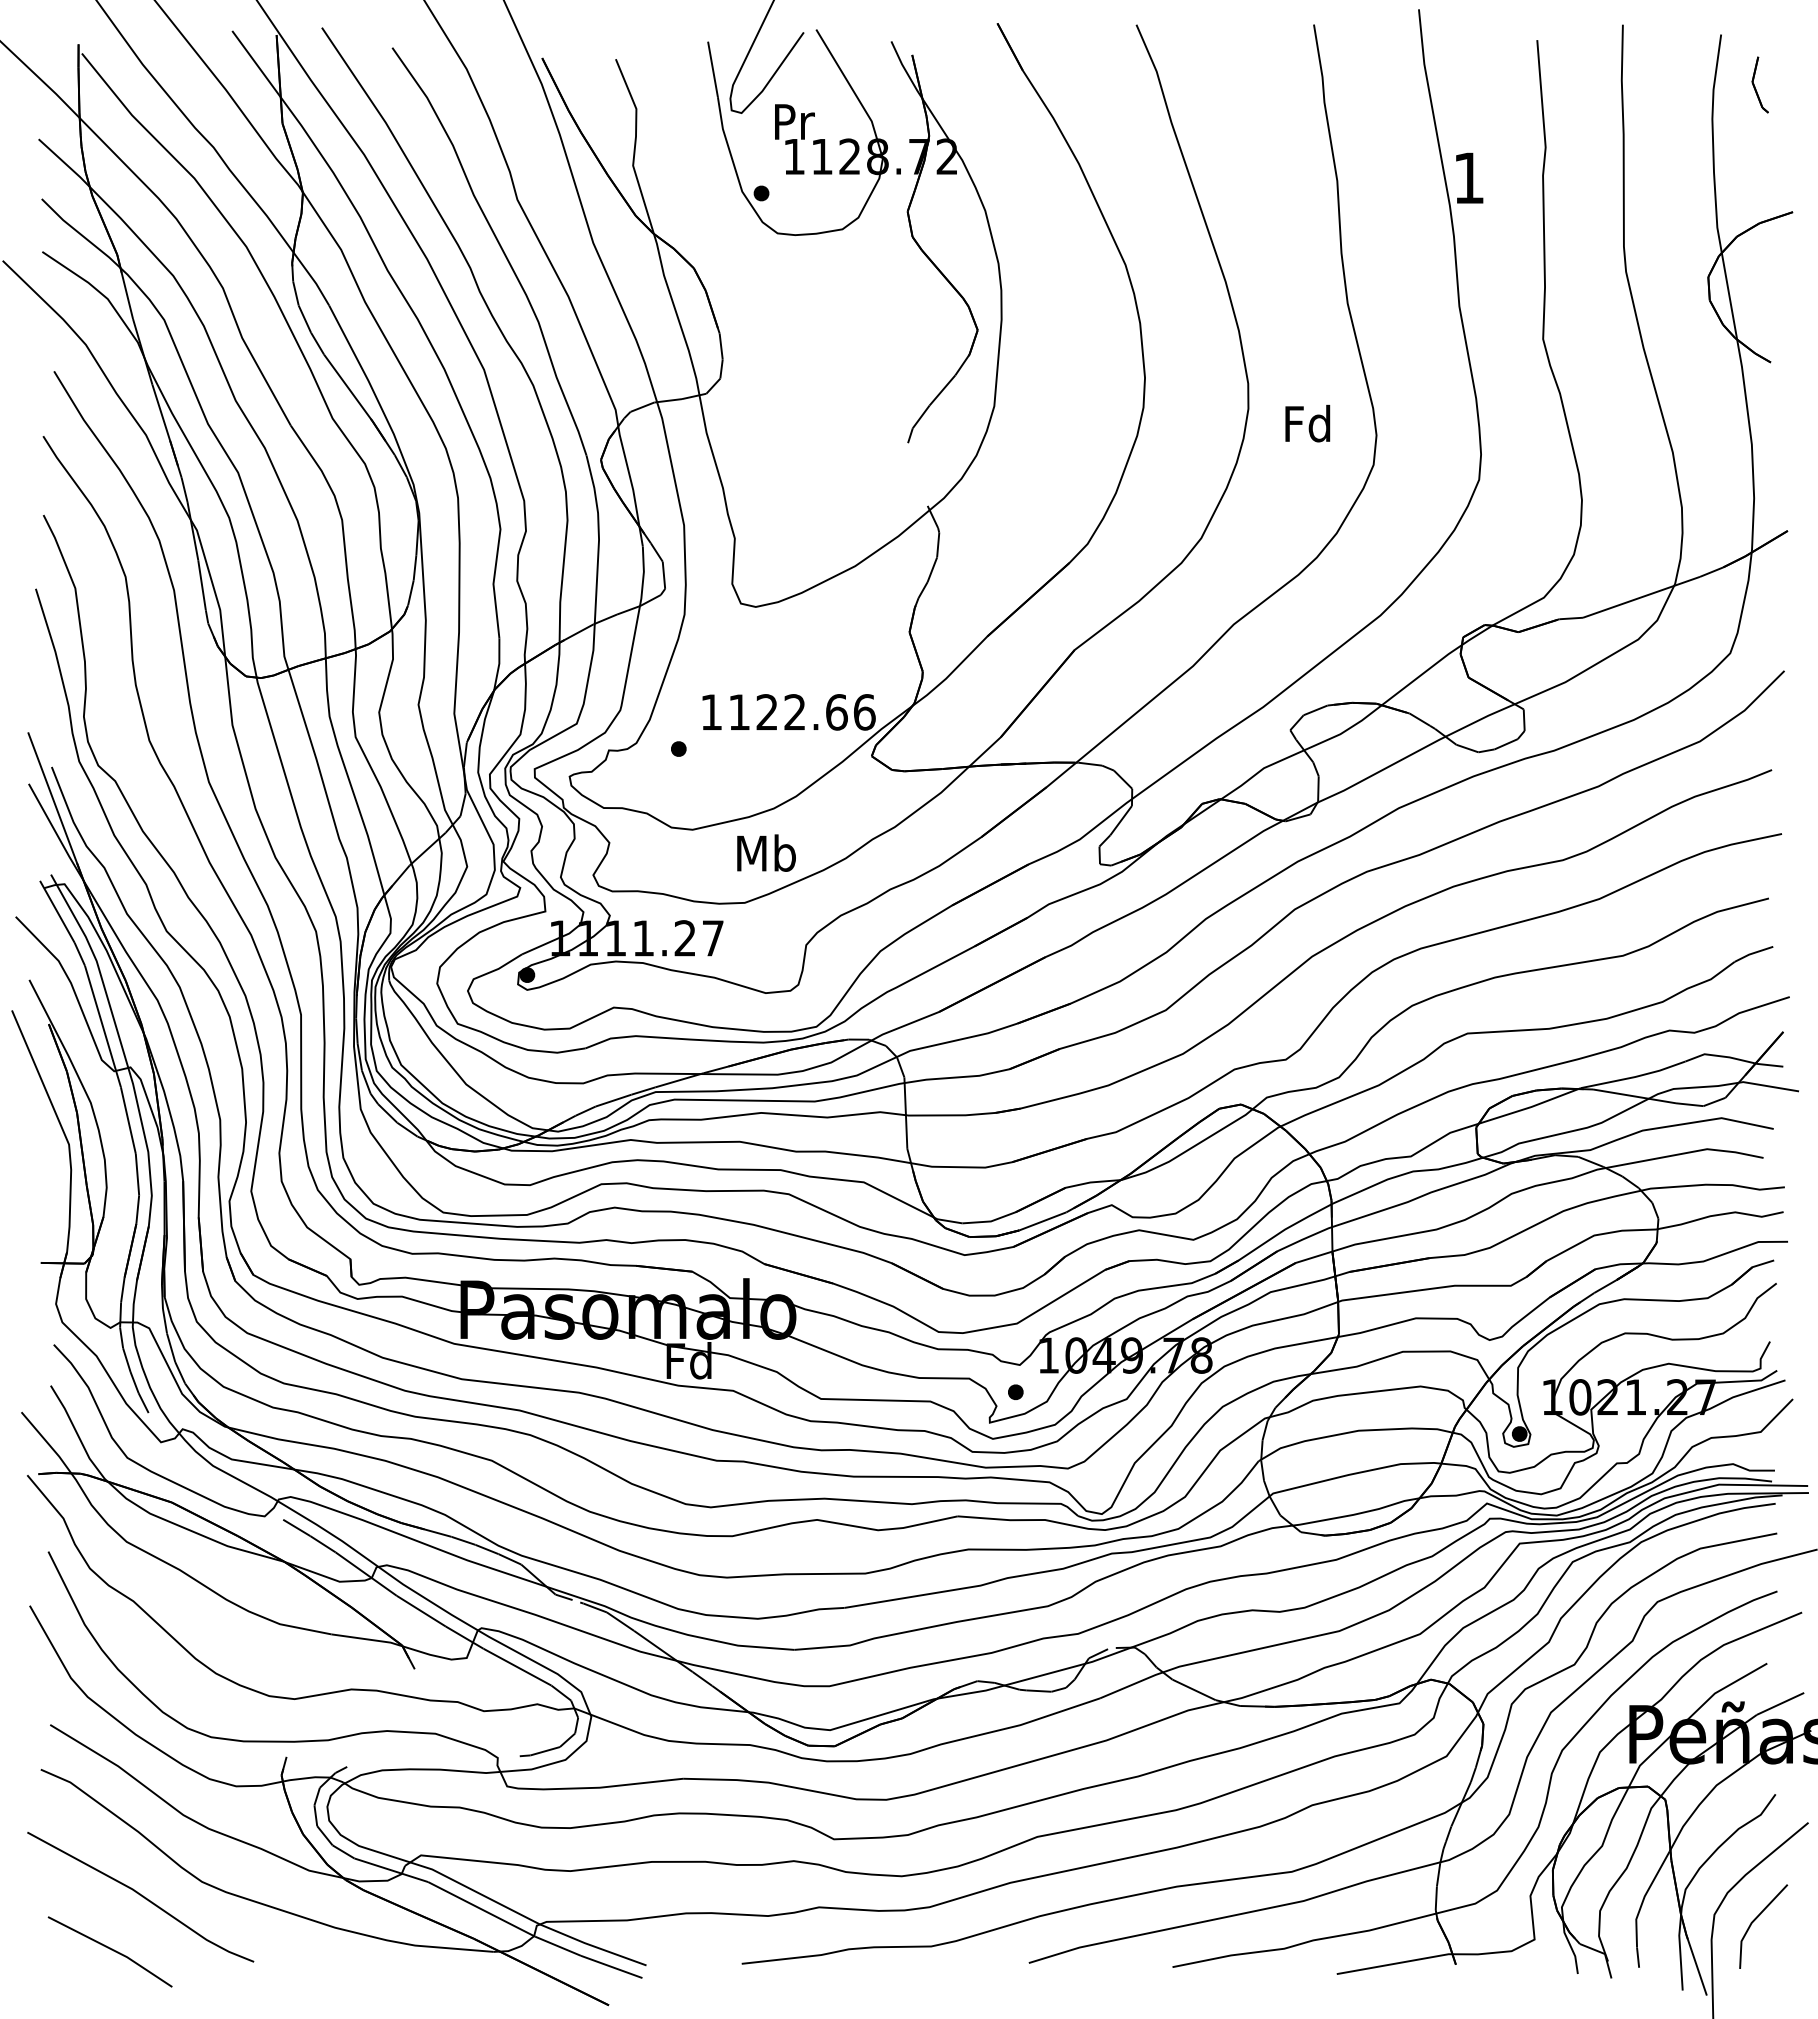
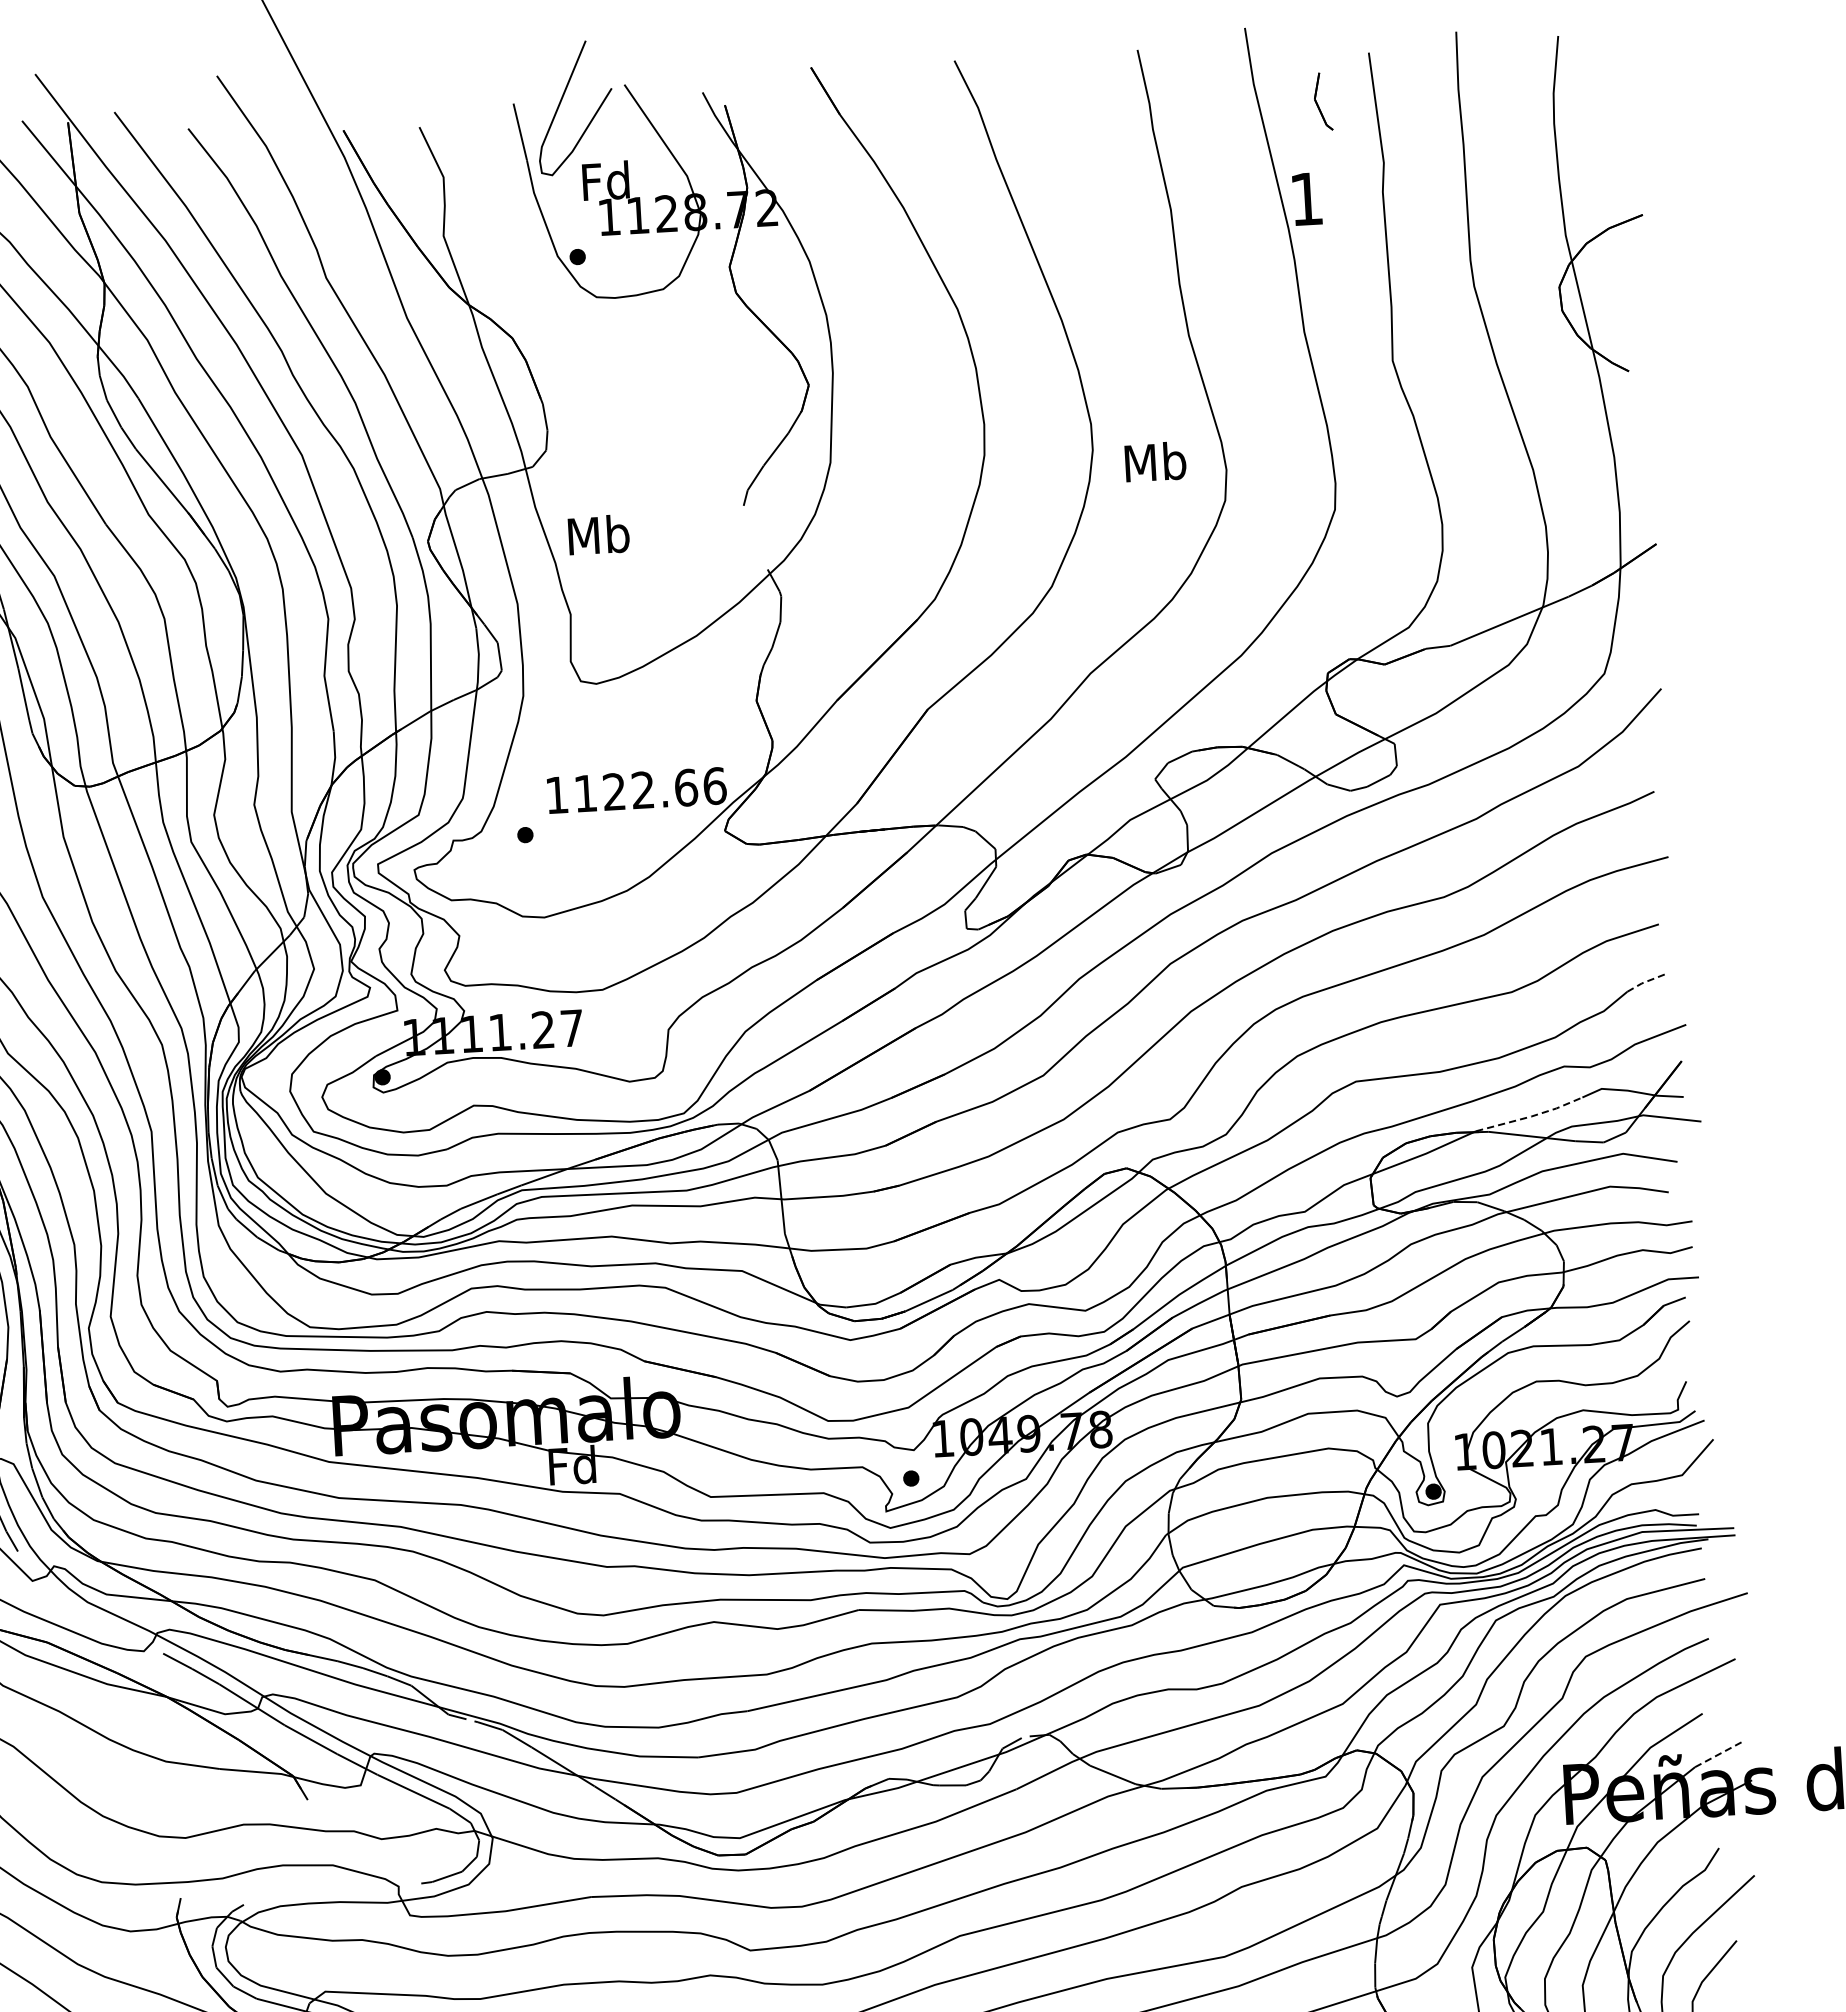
part: (1759, 84) -> (1322, 101), moved
text: (792, 121) -> (605, 180), Pr -> Fd
text: (1308, 423) -> (1155, 461), Fd -> Mb
text: (766, 852) -> (598, 534), moved
line: (1752, 953) -> (1645, 982), solid -> dashed
line: (1635, 1077) -> (1531, 1116), solid -> dashed
line: (1781, 1703) -> (1719, 1754), solid -> dashed

